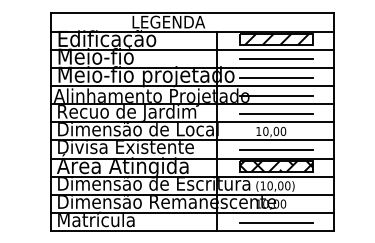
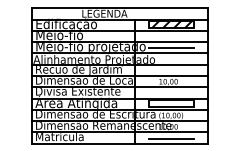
line: (275, 58) -> (171, 36), removed
line: (275, 95) -> (171, 59), removed
line: (275, 113) -> (171, 70), removed
line: (275, 150) -> (171, 93), removed
hatch: (275, 166) -> (171, 103), removed

